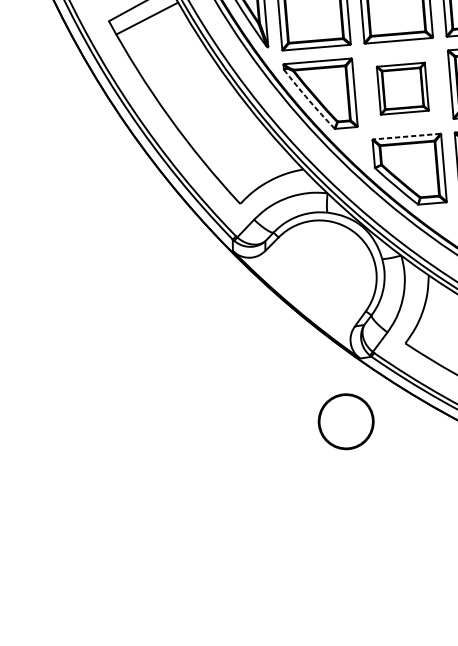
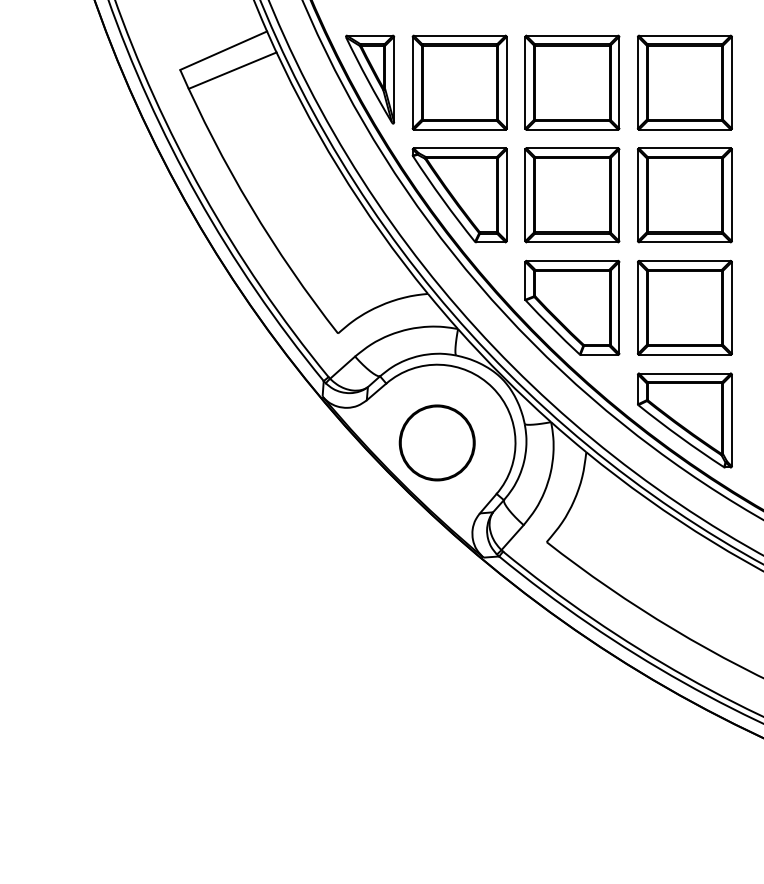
part: (402, 88) -> (572, 195), size x1.43
arc: (308, 99) -> (442, 199), dashed -> solid
line: (406, 136) -> (572, 260), dashed -> solid
circle: (345, 421) -> (436, 442), moved

